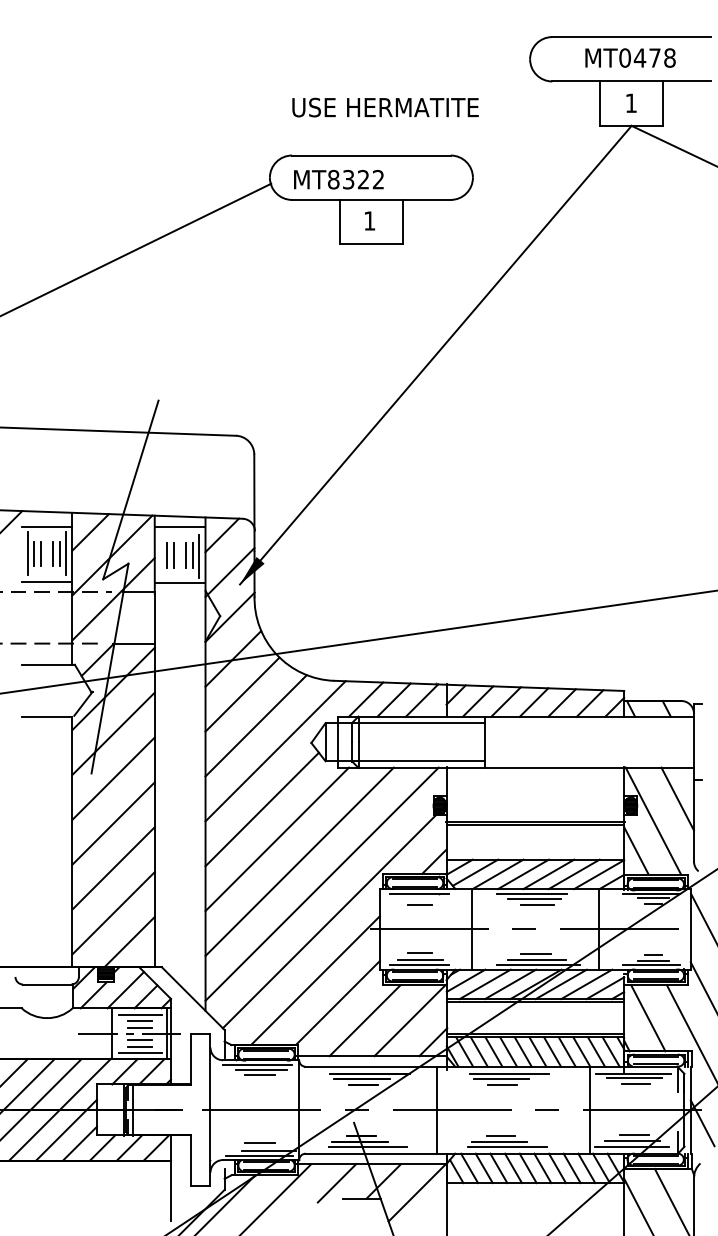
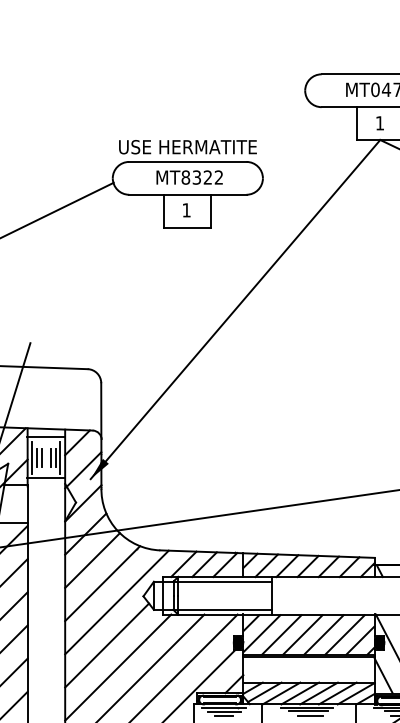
text: (385, 107) -> (187, 147), moved
text: (338, 179) -> (189, 177), moved
line: (160, 555) -> (31, 457), added
hatch: (535, 794) -> (309, 634), added
line: (420, 899) -> (224, 712), added

